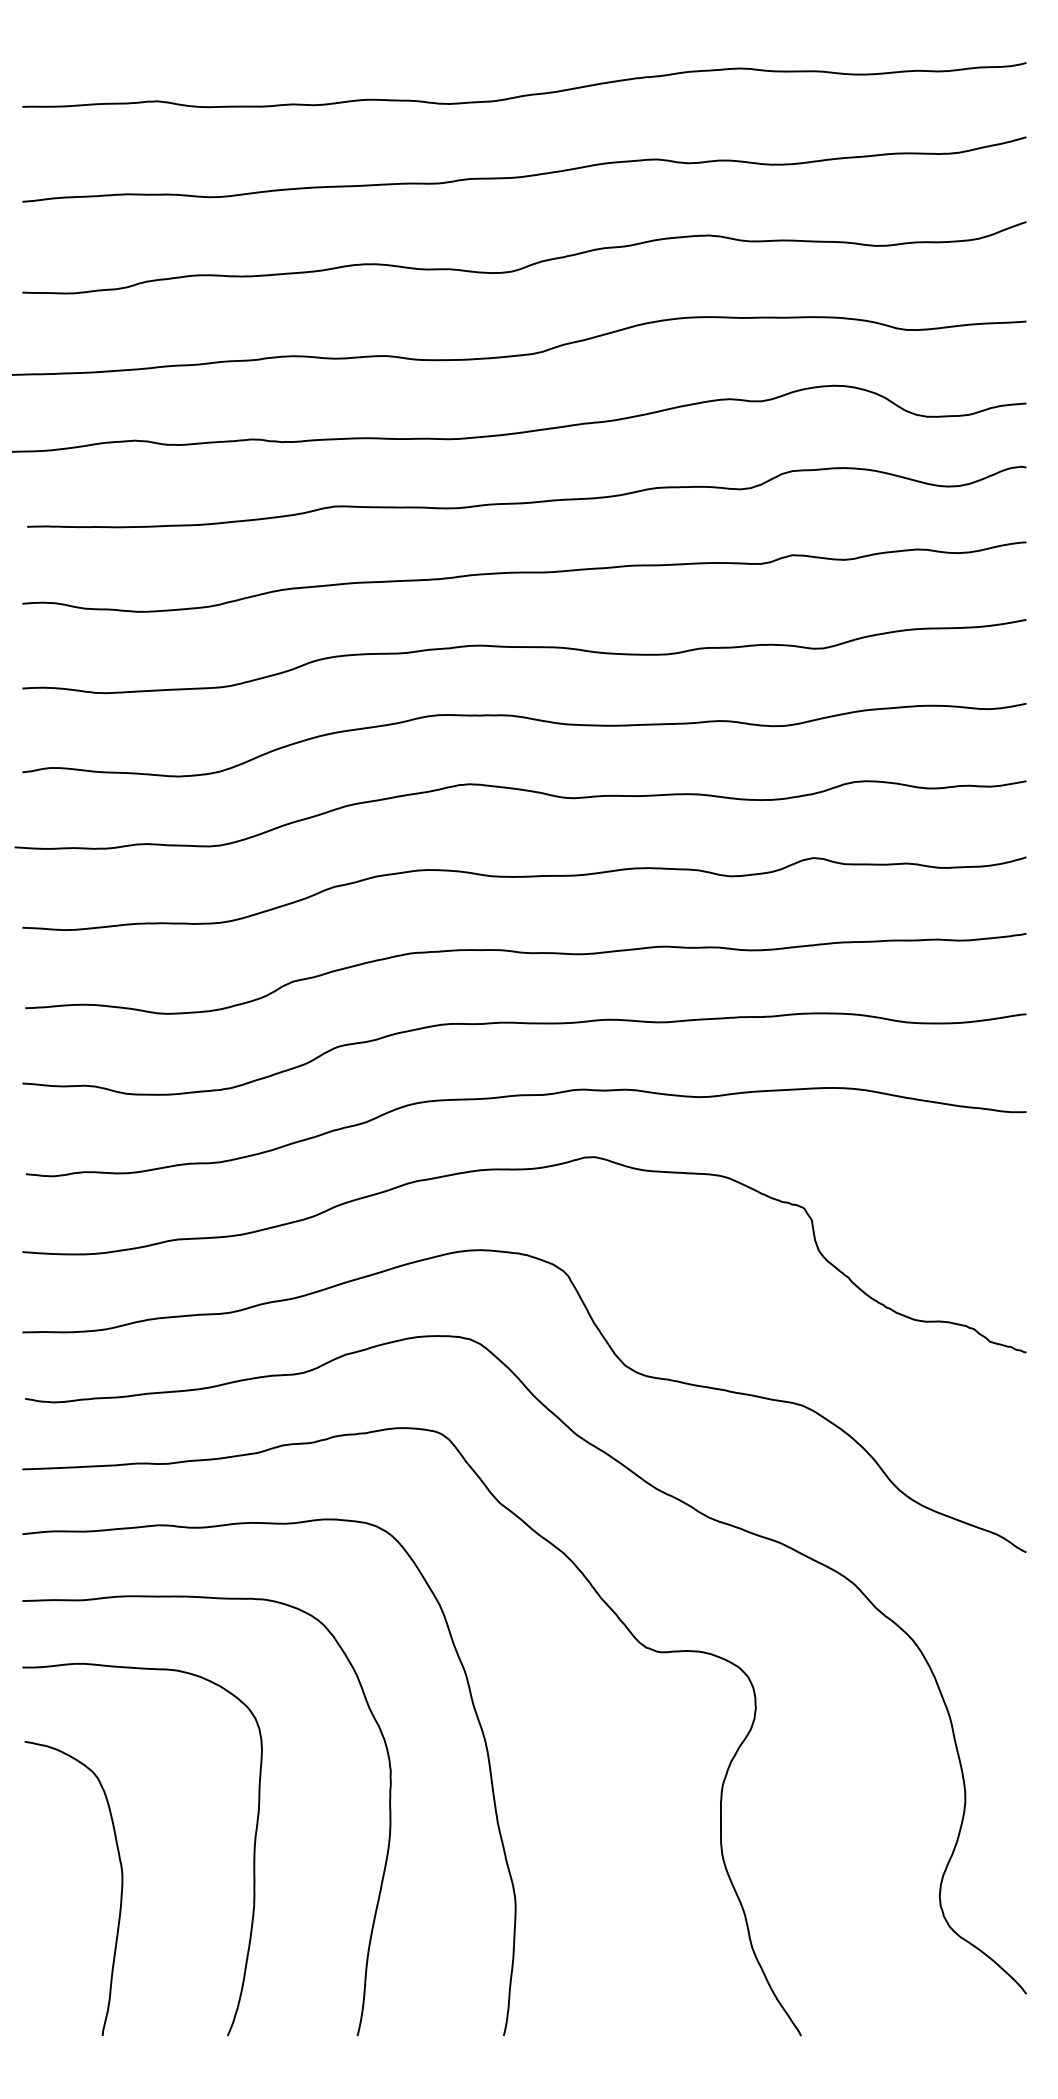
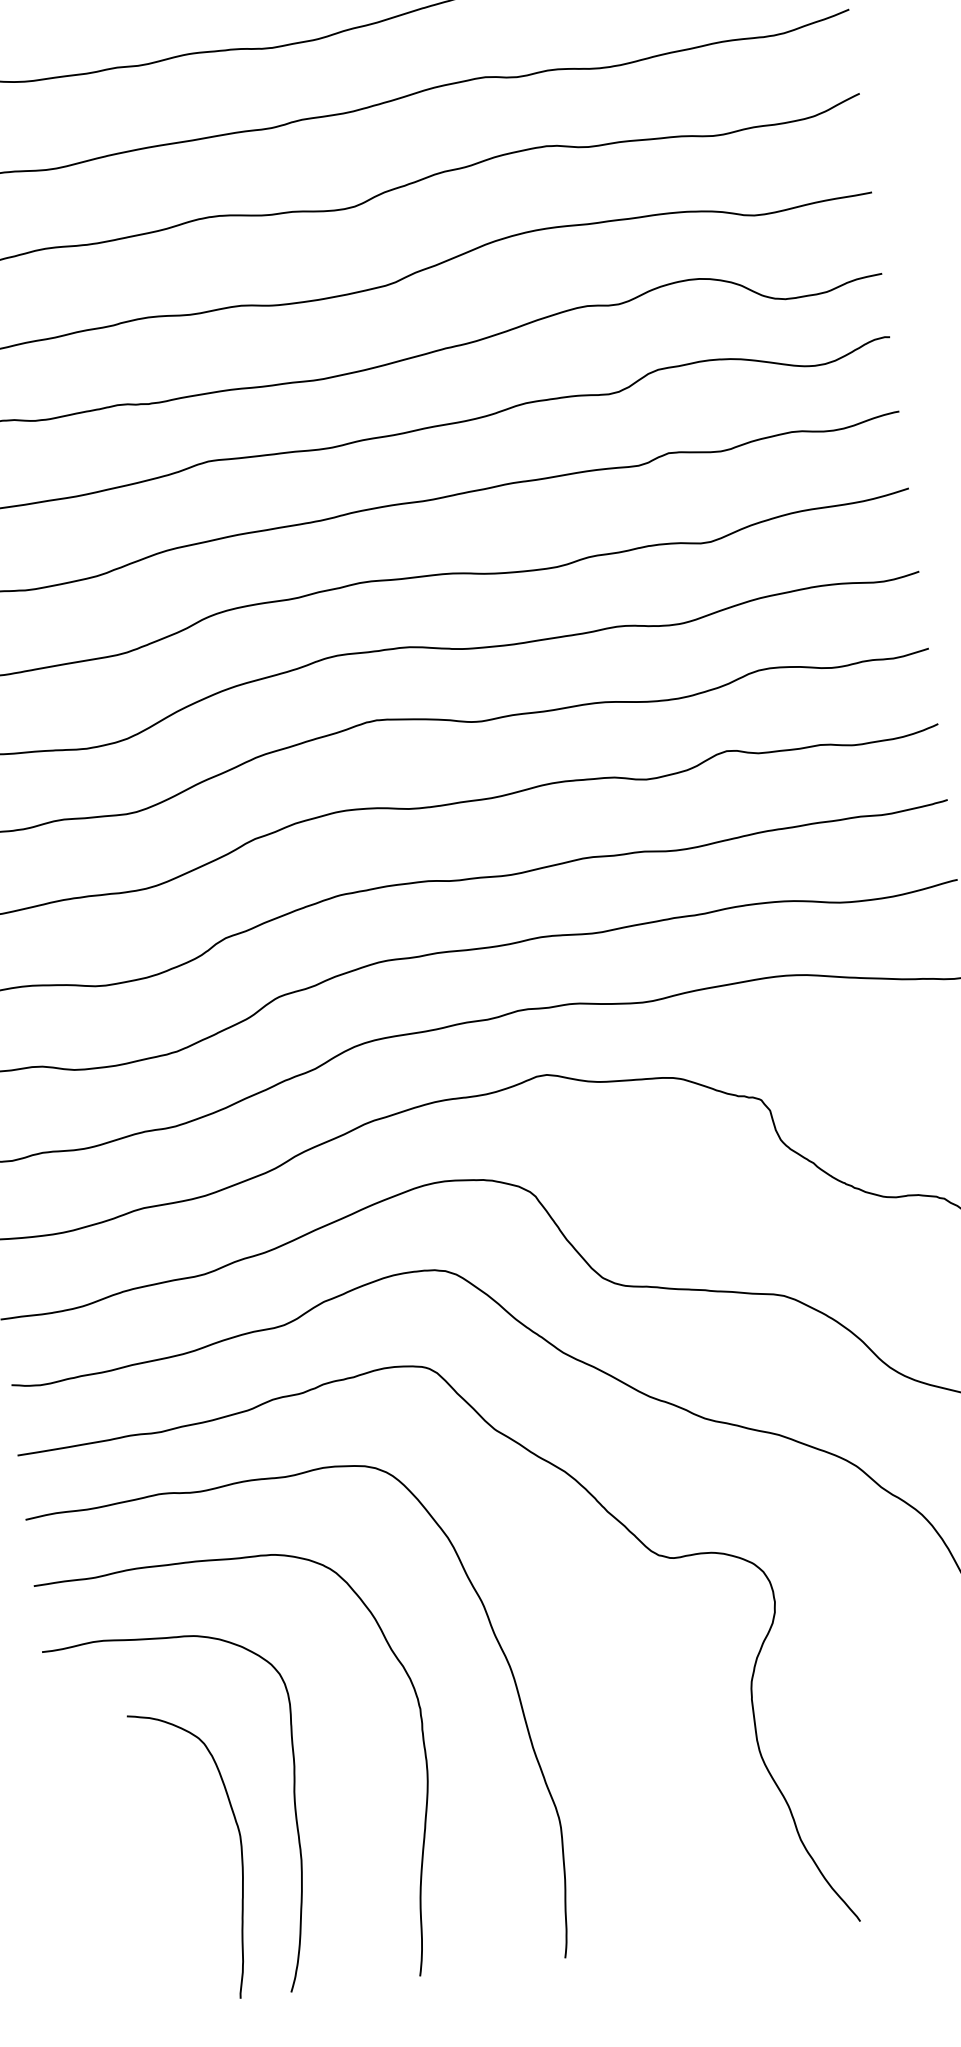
curve: (120, 1893) -> (240, 1855), moved

